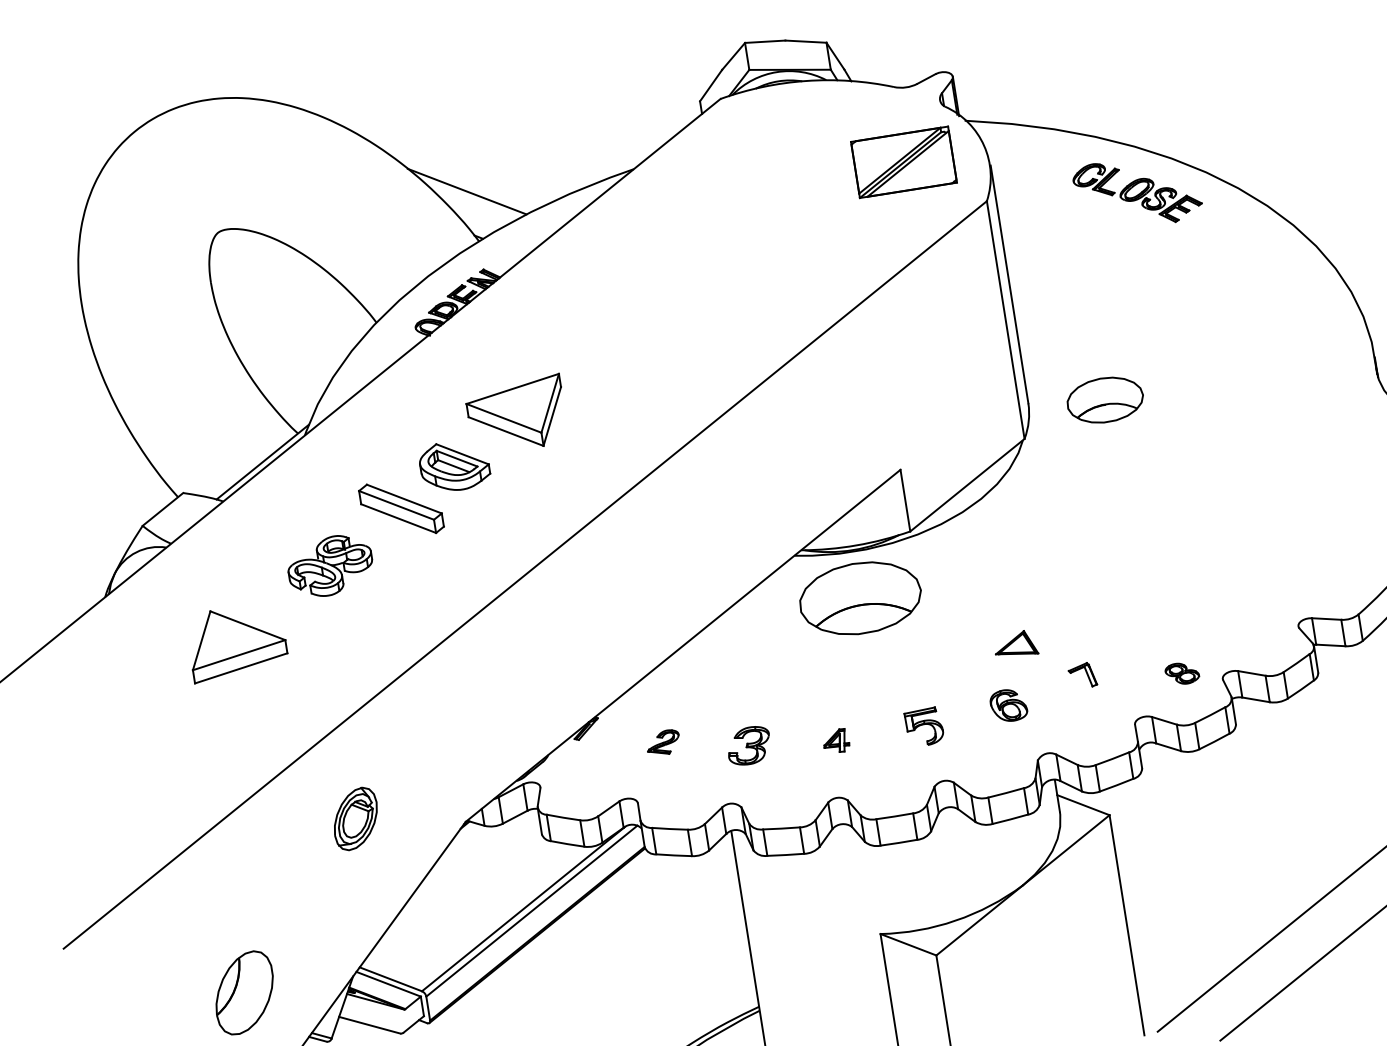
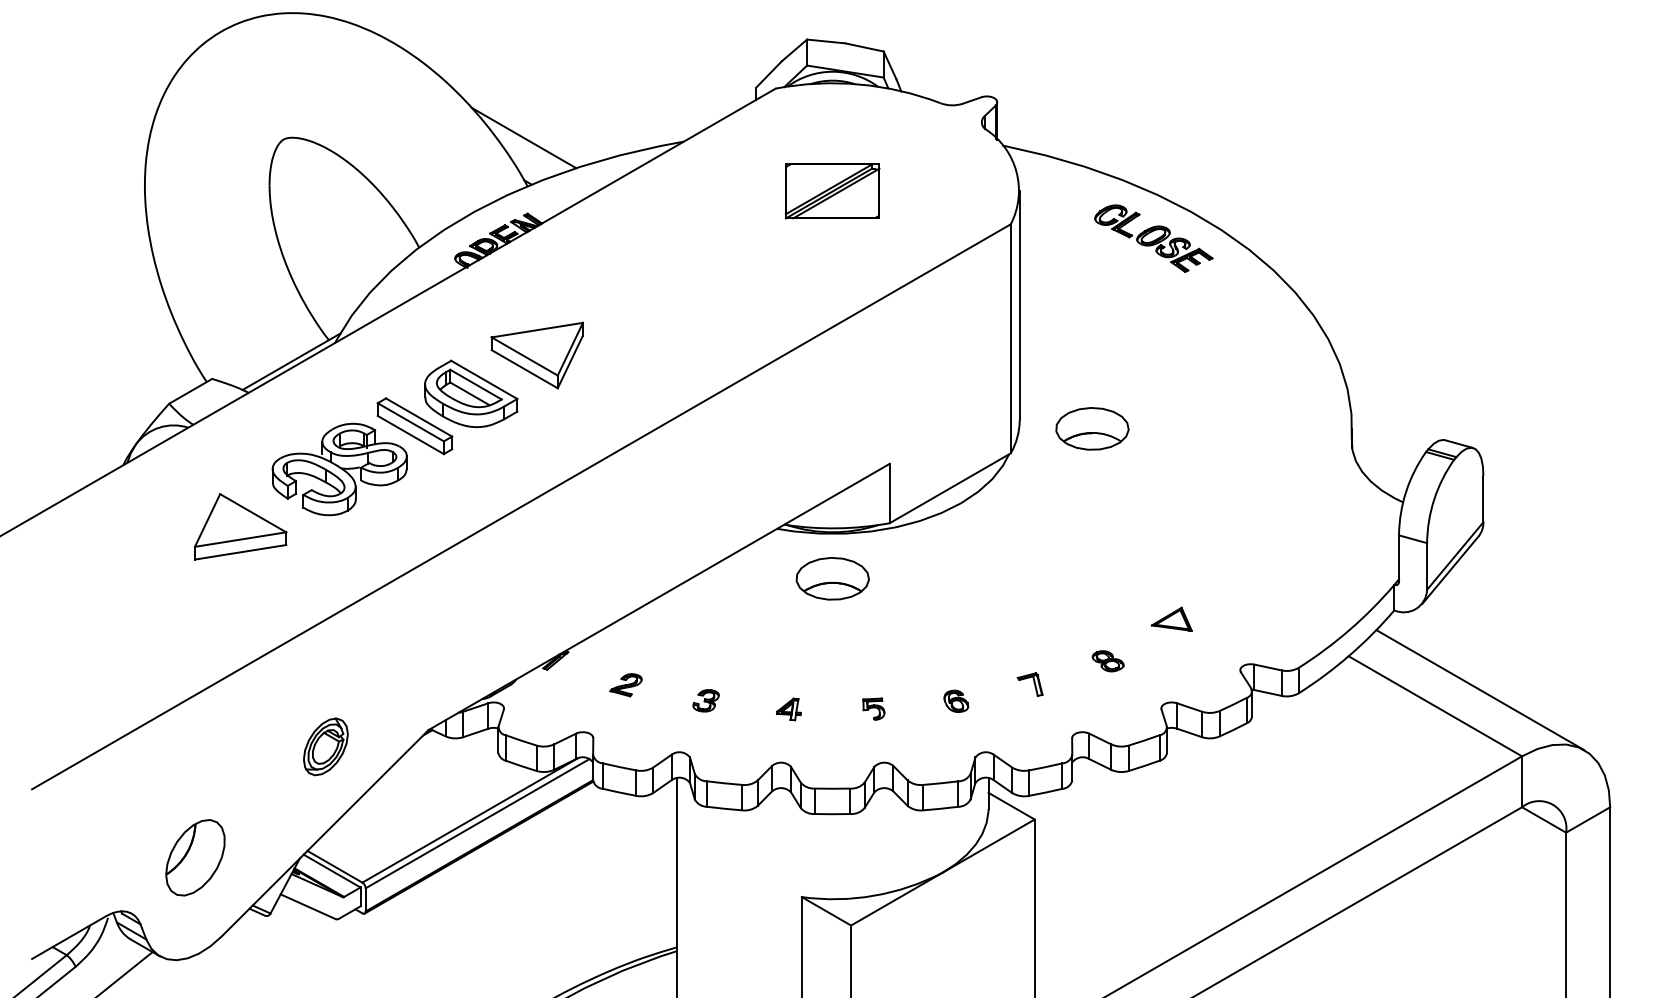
part: (903, 162) -> (832, 191), moved
part: (454, 465) -> (471, 393), size x1.43
part: (330, 566) -> (339, 469), size x1.67
part: (860, 598) -> (832, 578), size x0.62
part: (1015, 643) -> (1171, 618), moved
part: (1181, 673) -> (1107, 661), moved
part: (1008, 704) -> (956, 700), size x0.71
part: (923, 726) -> (873, 708), size x0.62
part: (748, 745) -> (705, 700), size x0.62
part: (355, 818) -> (325, 746), moved

